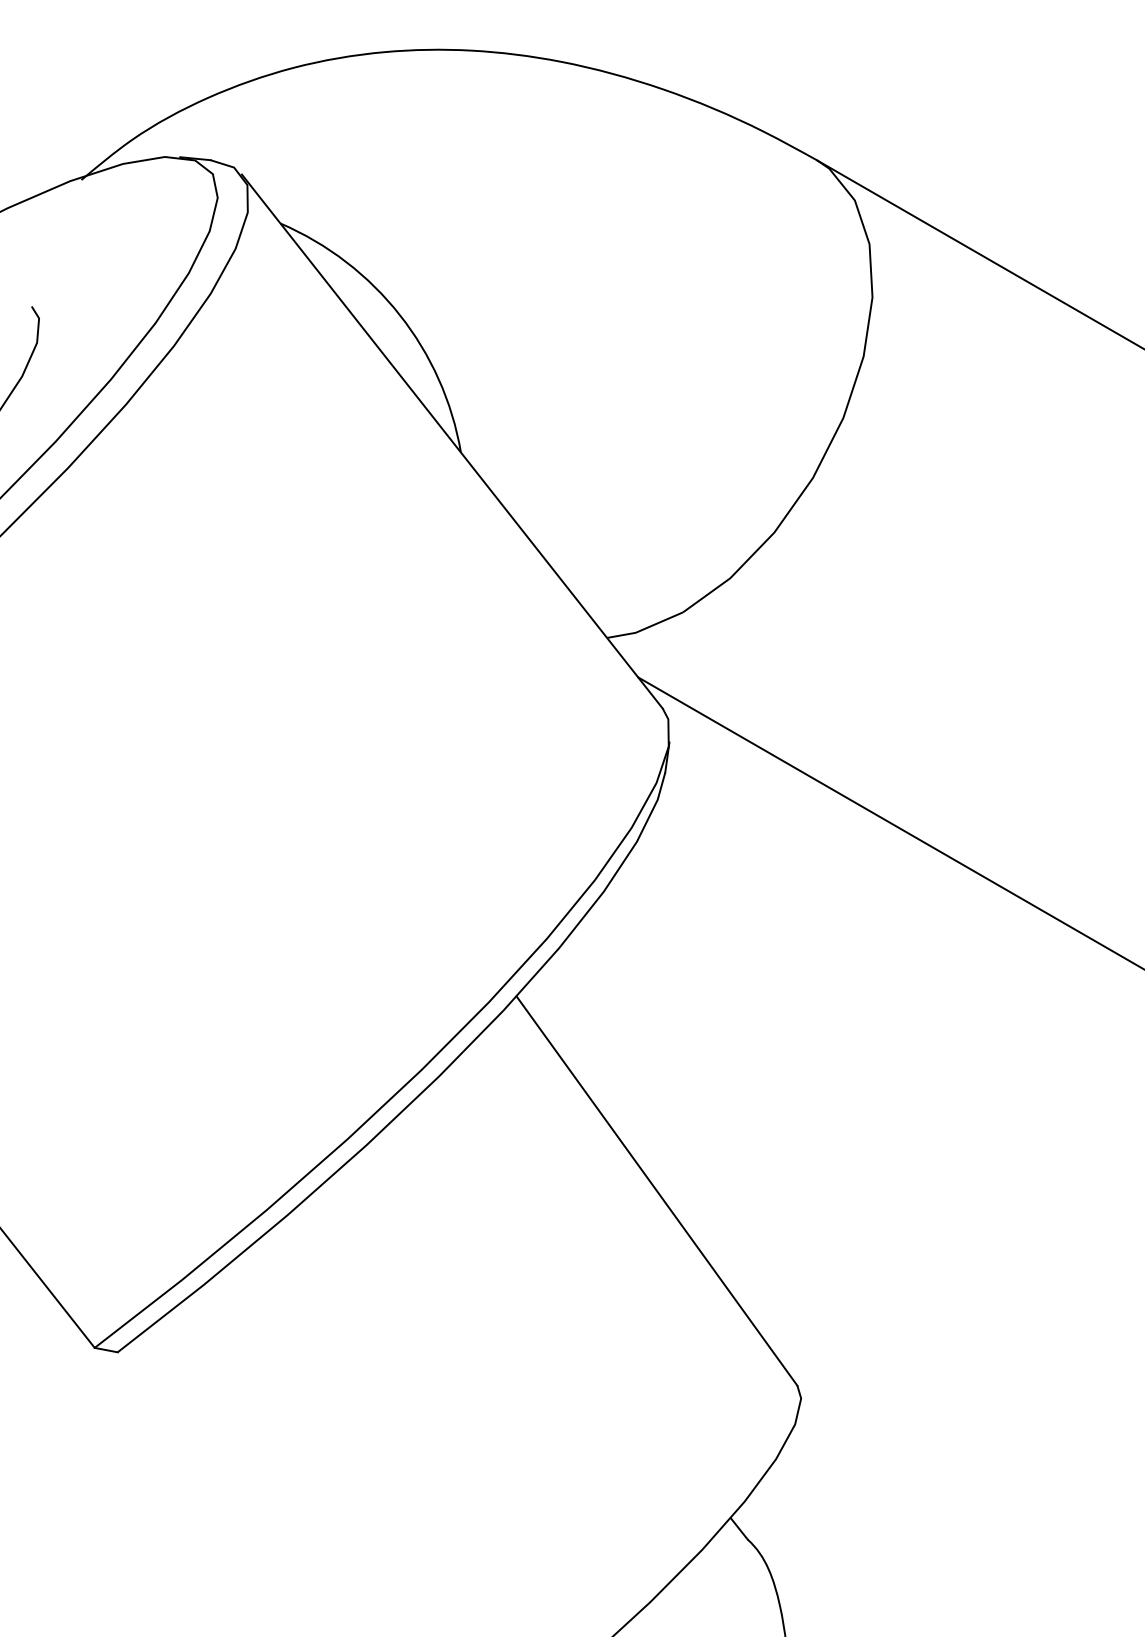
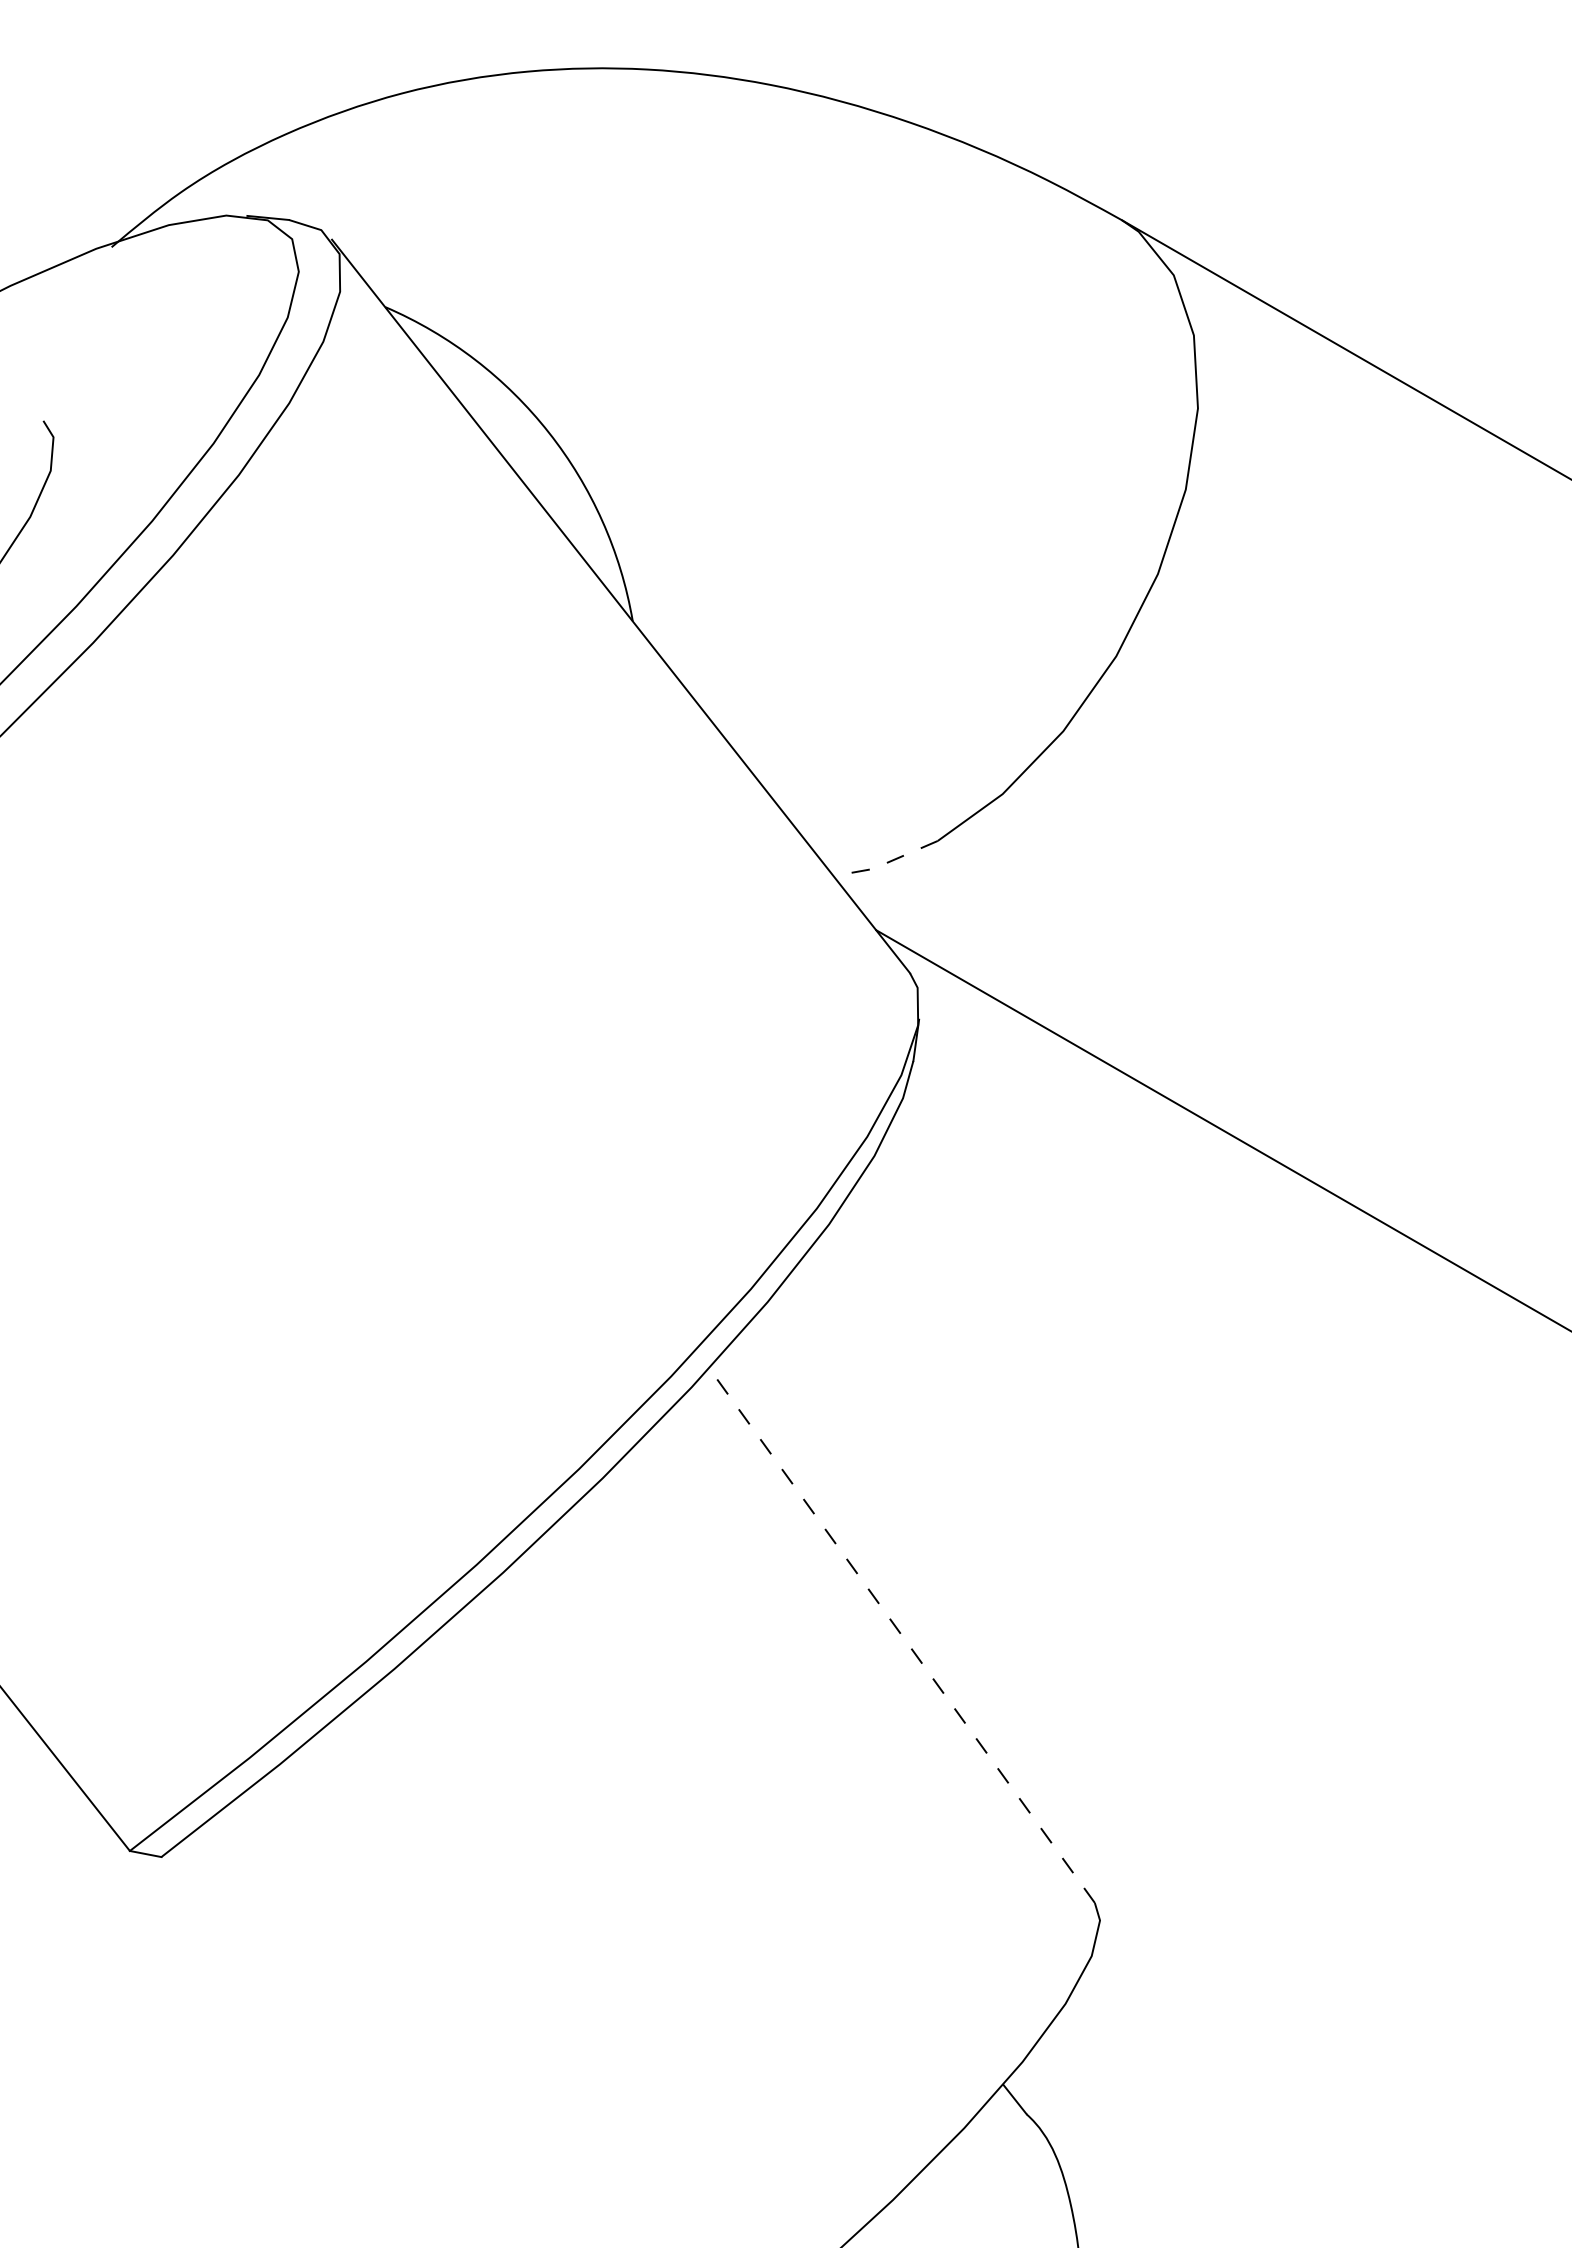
line: (645, 628) -> (886, 863), solid -> dashed
line: (657, 1190) -> (902, 1635), solid -> dashed

